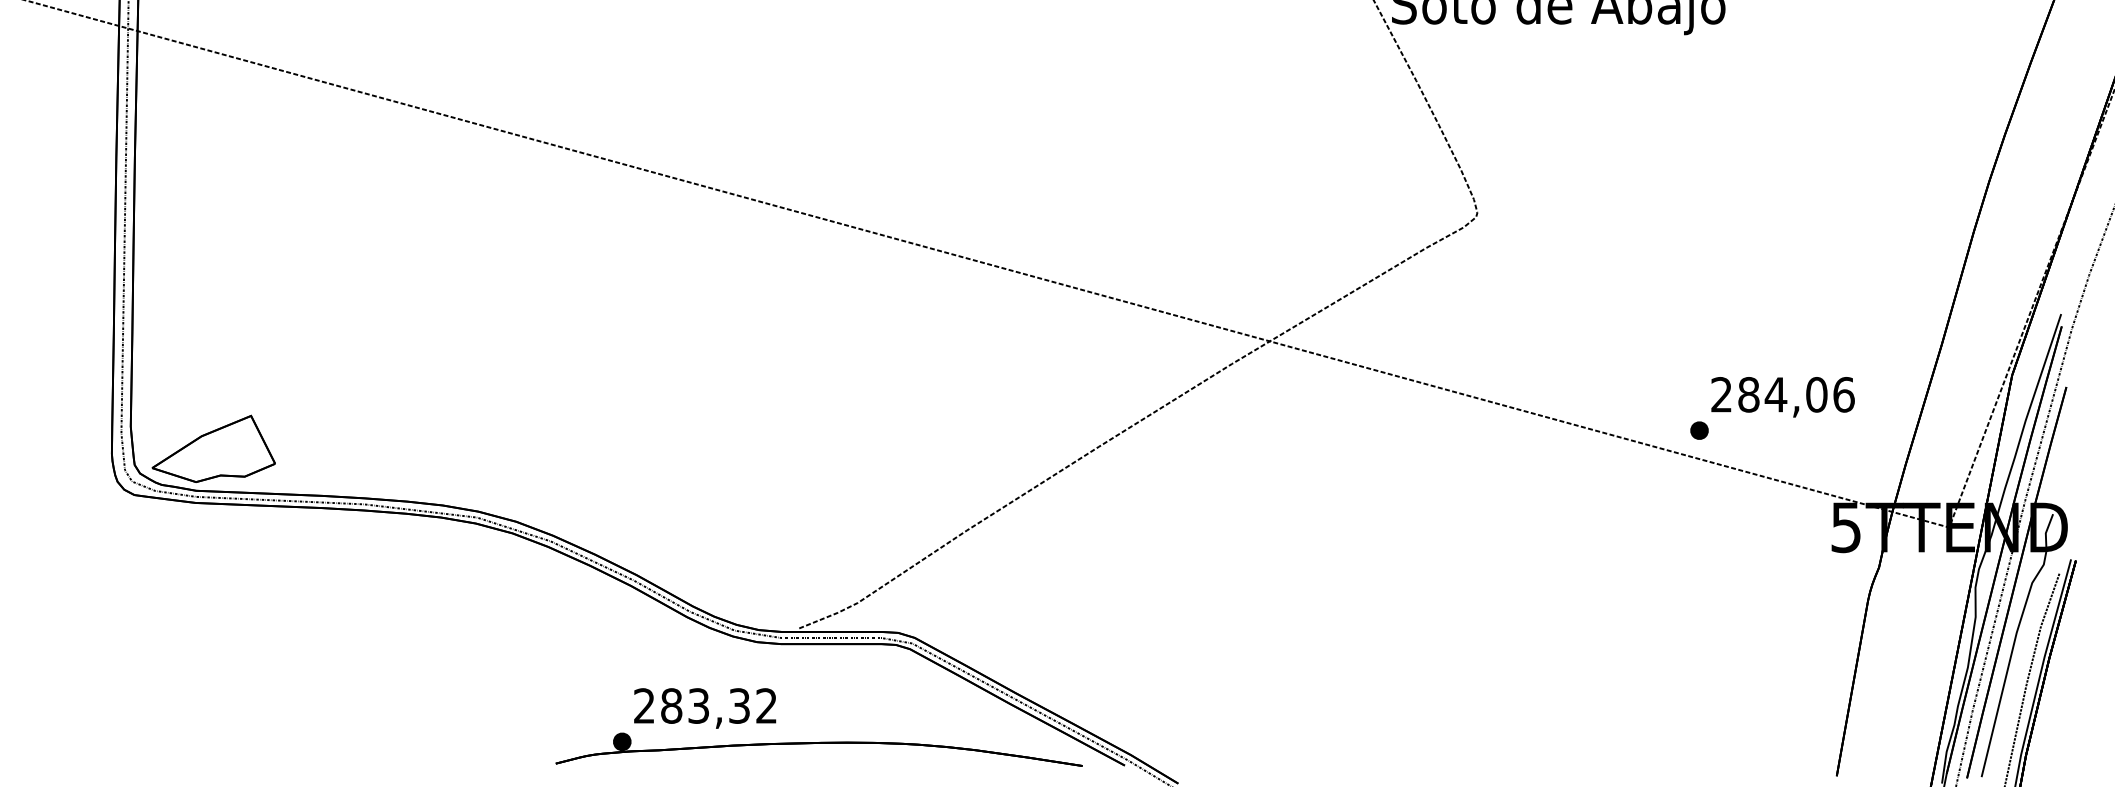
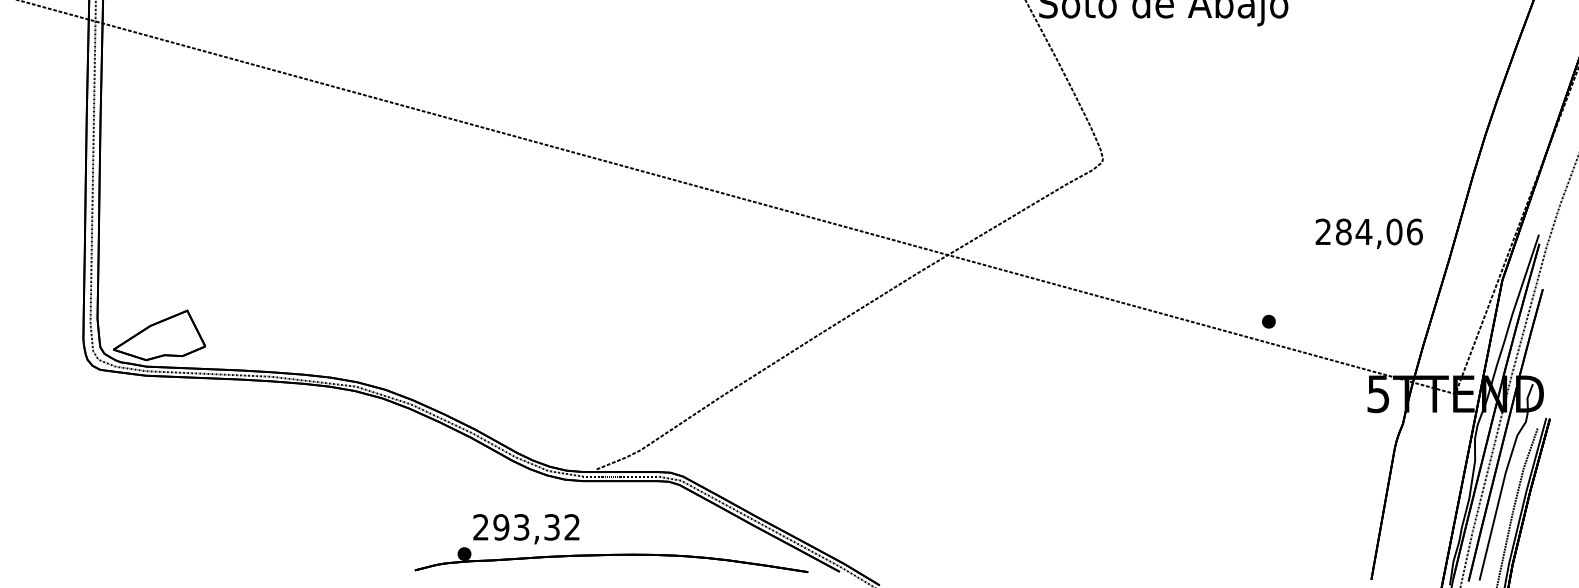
text: (1782, 396) -> (1368, 233), moved
text: (671, 706) -> (501, 527), 283,32 -> 293,32

